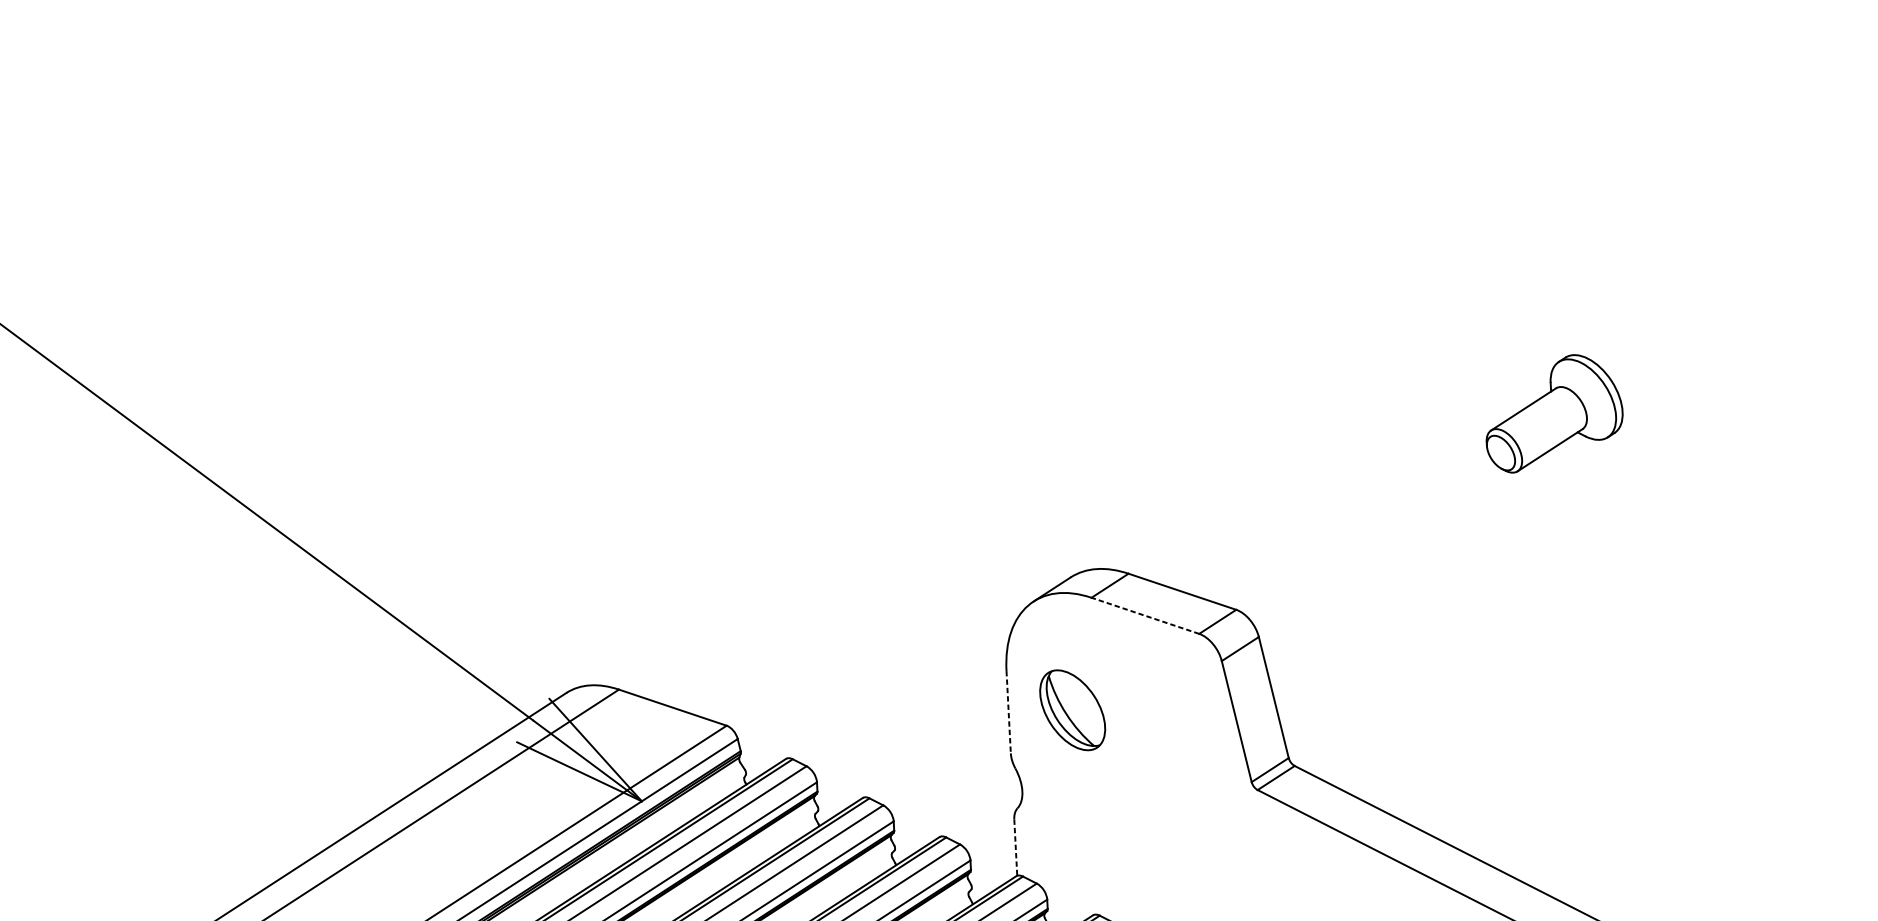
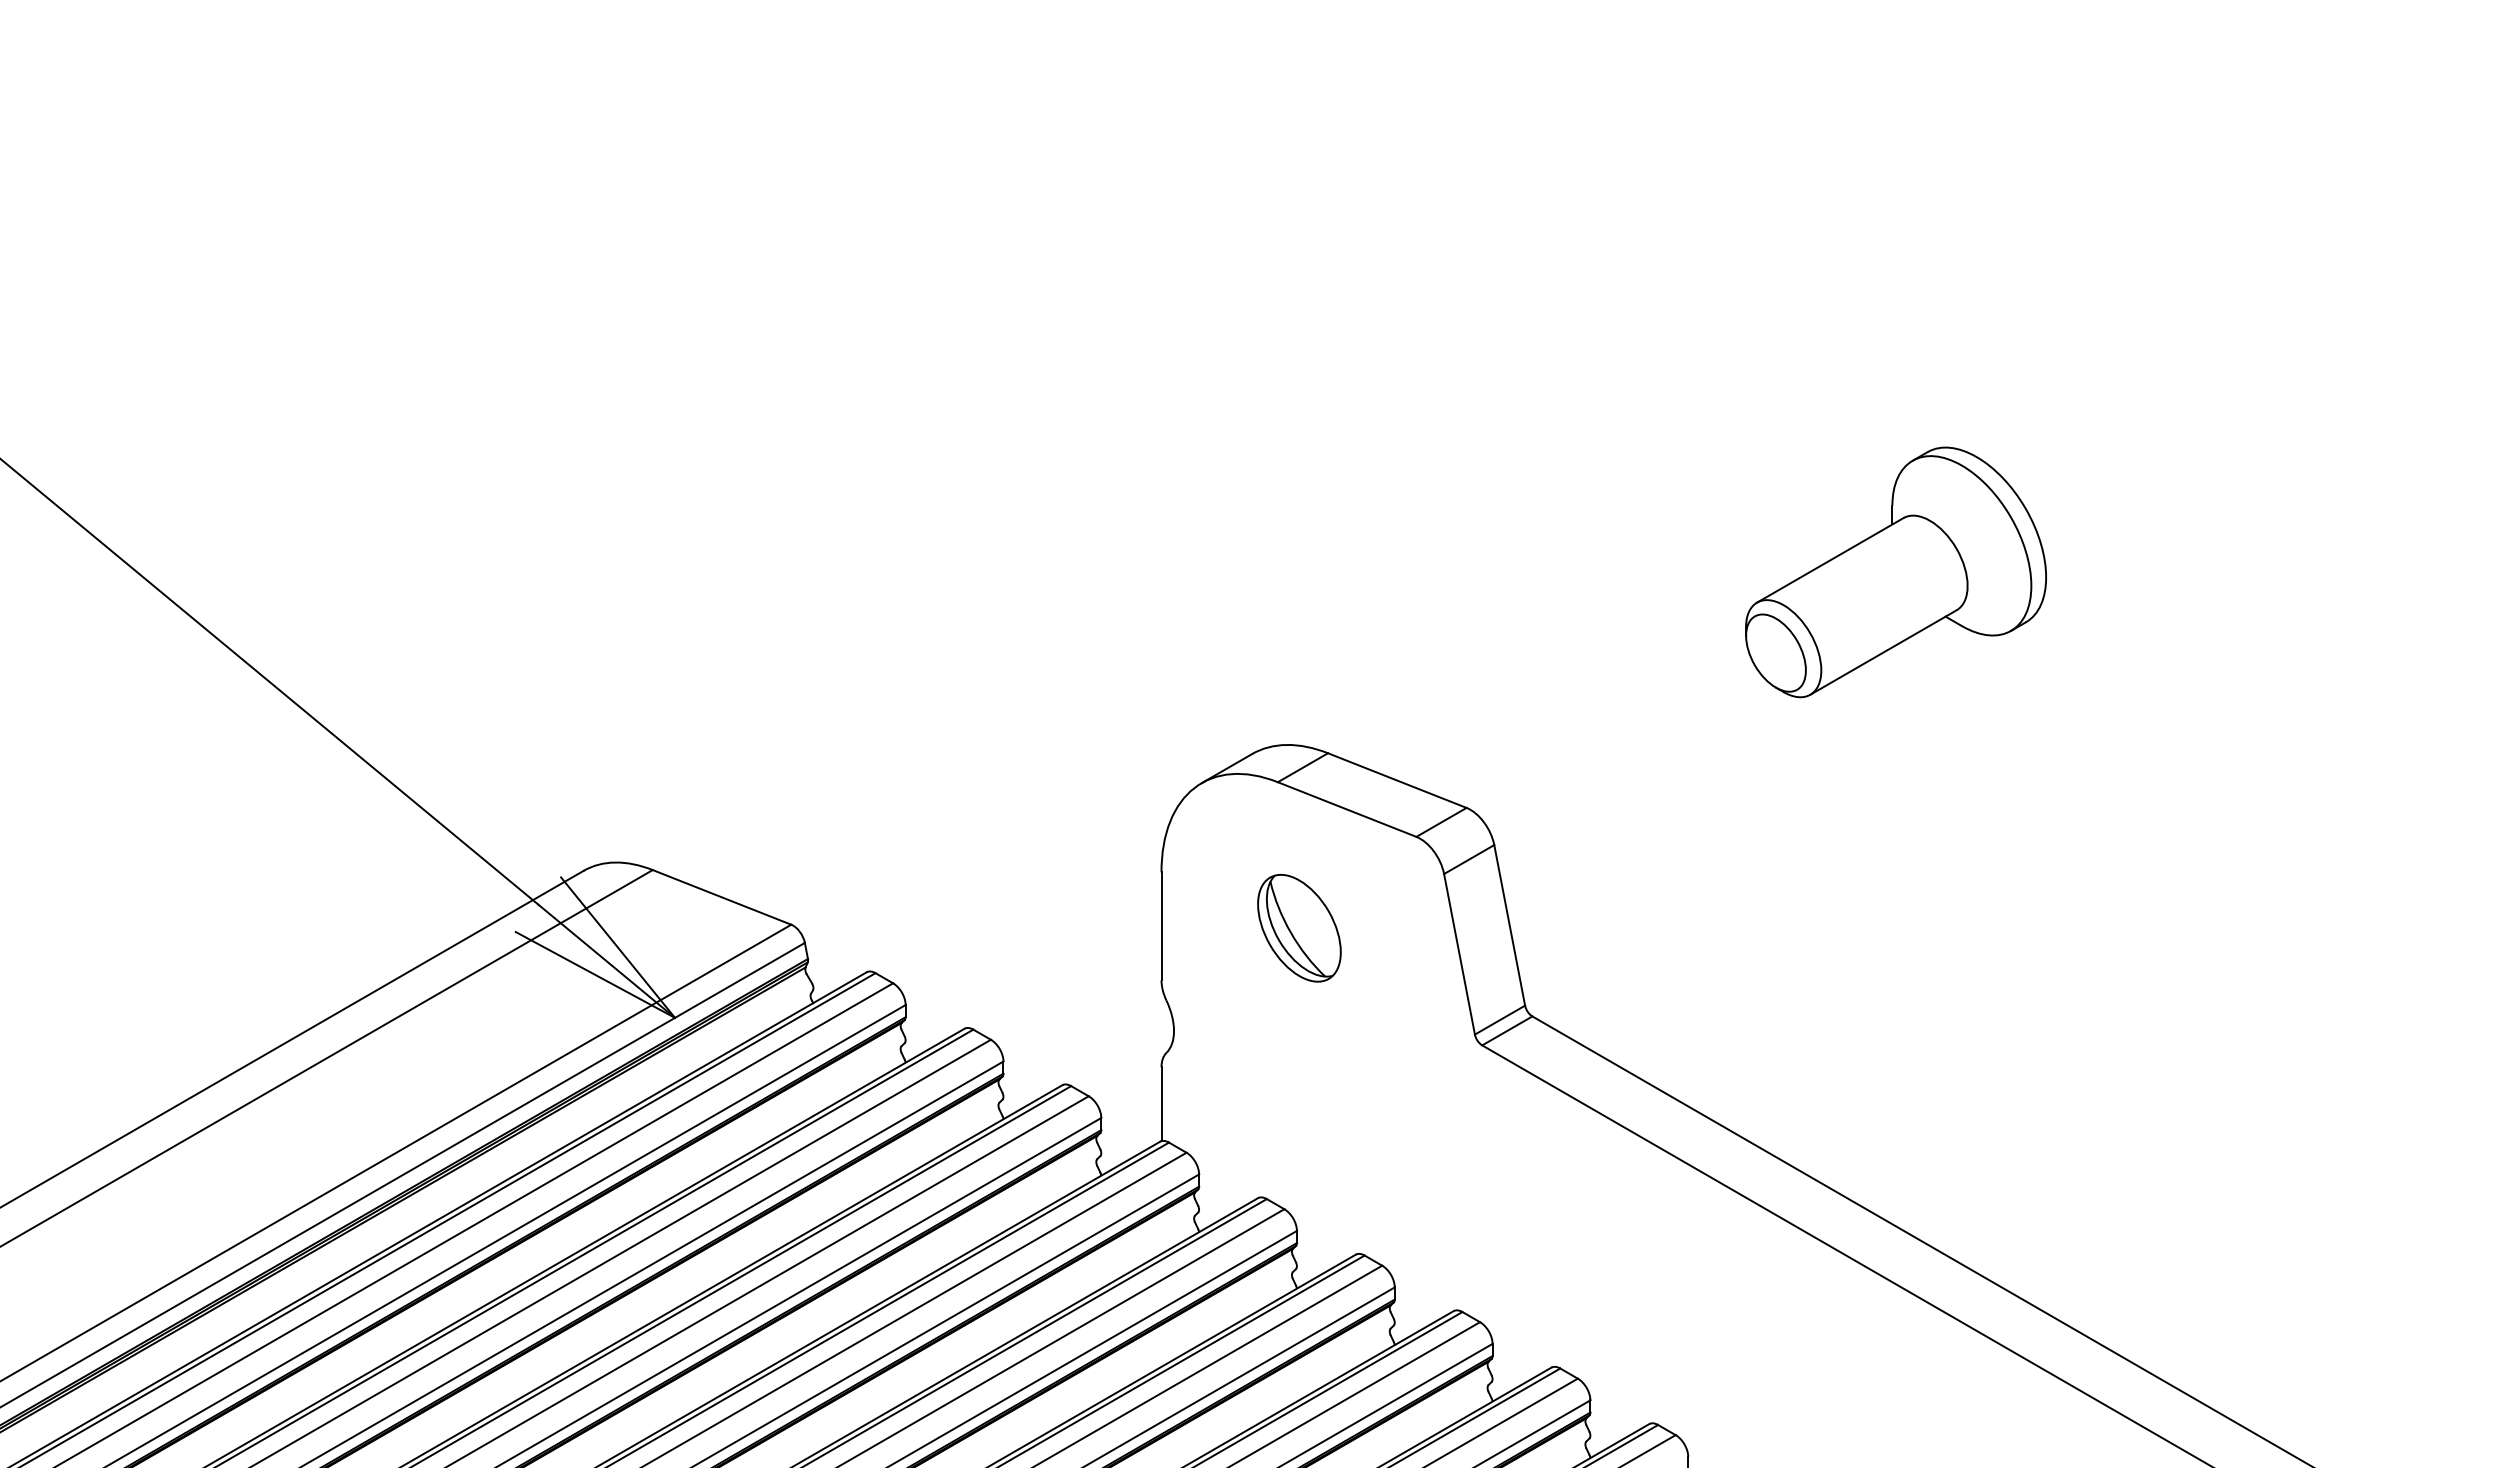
part: (1553, 413) -> (1895, 572), size x1.67
line: (1144, 615) -> (1346, 809), dashed -> solid
part: (1072, 710) -> (1299, 928), moved
line: (1008, 712) -> (1161, 926), dashed -> solid
line: (1015, 847) -> (1161, 1104), dashed -> solid

